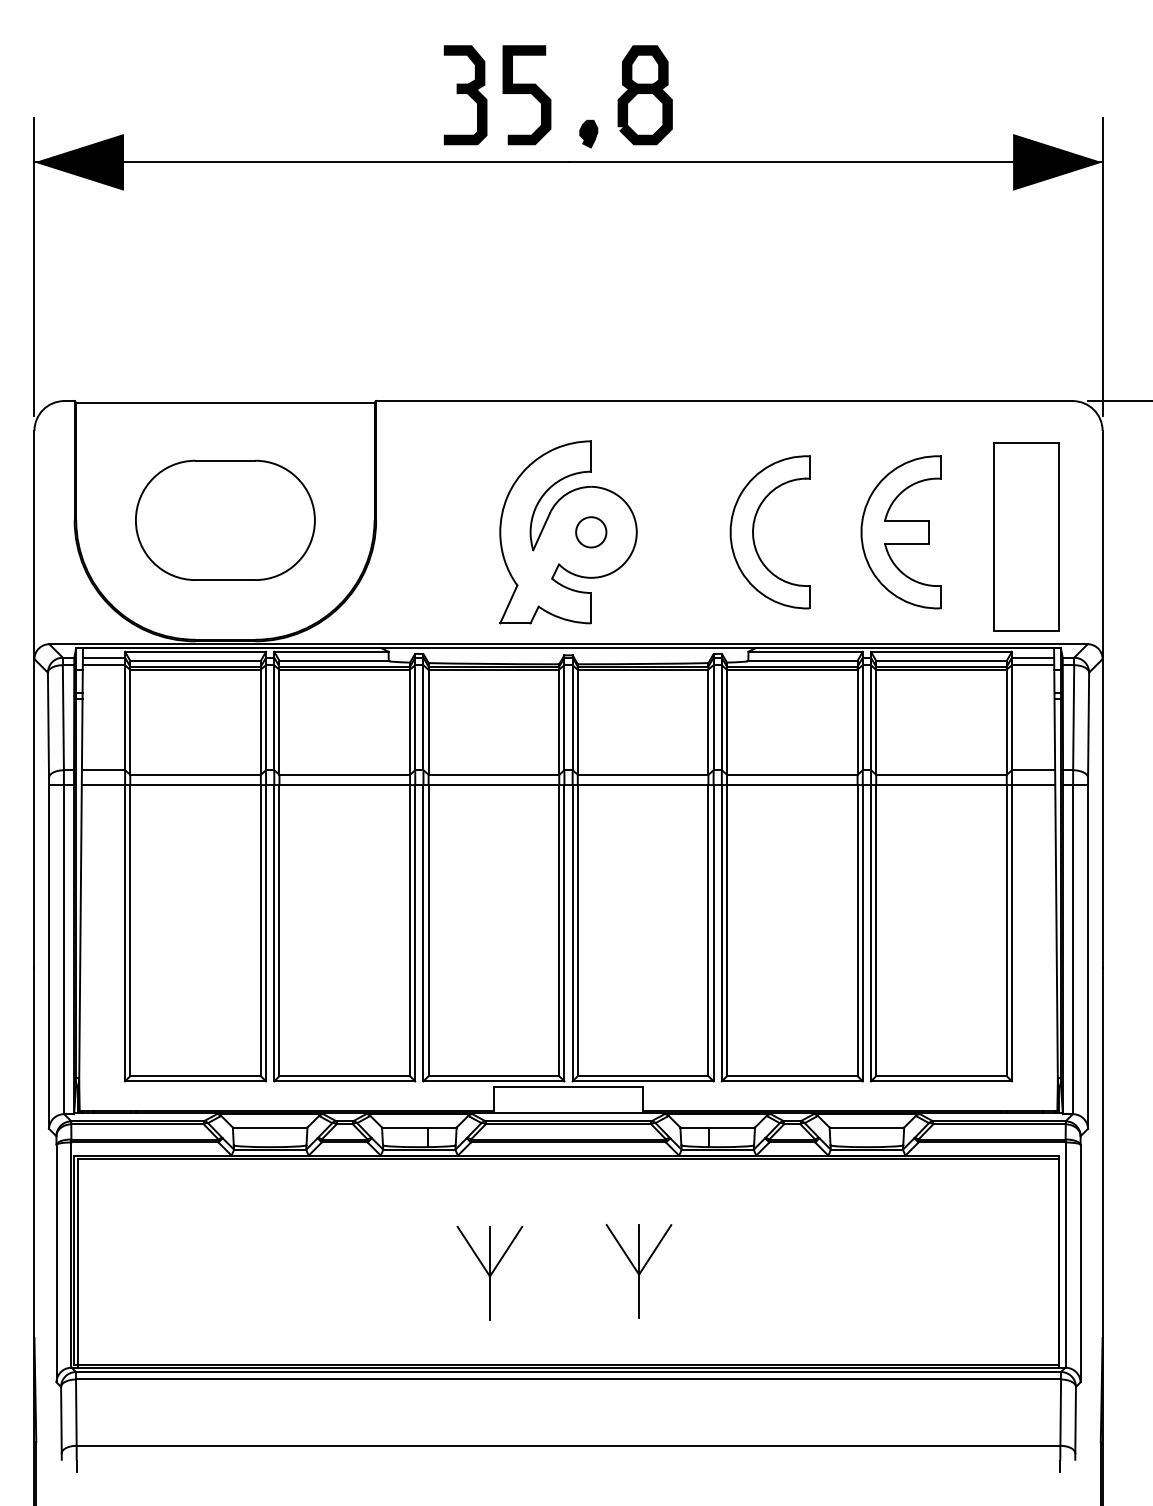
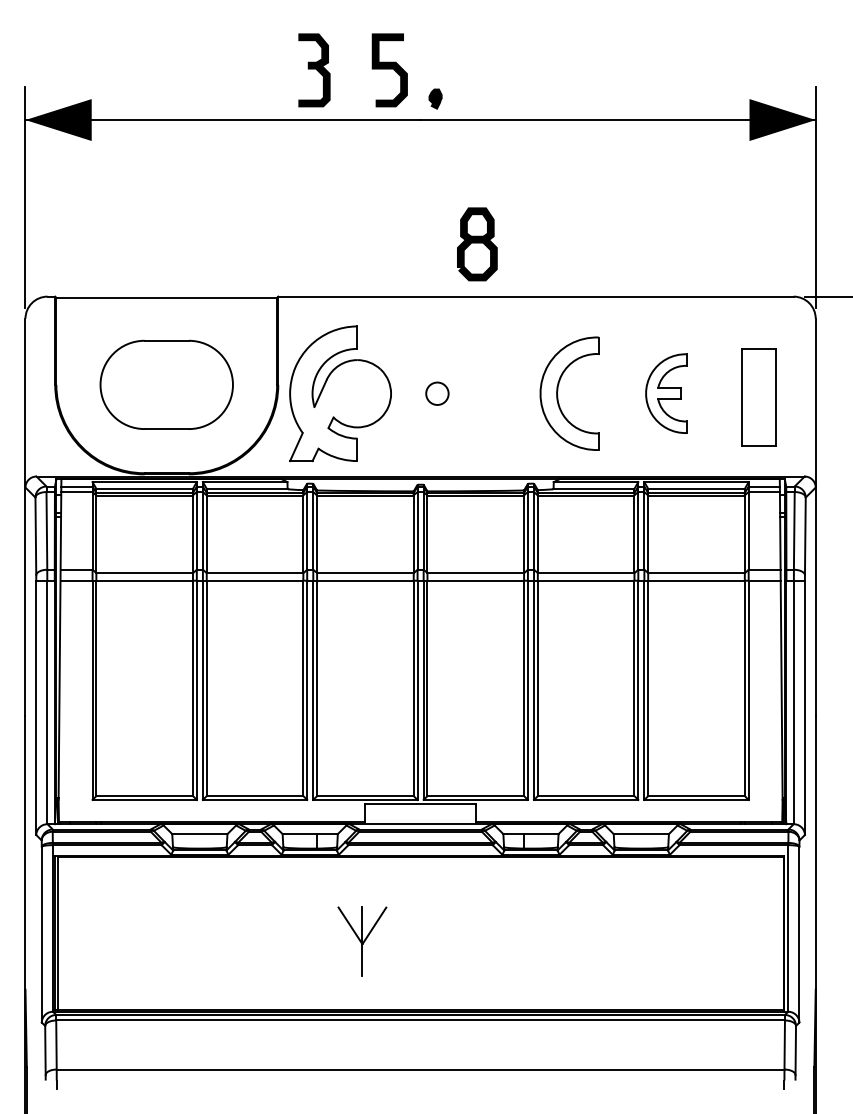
part: (465, 95) -> (314, 70), moved
part: (645, 95) -> (477, 244), moved
part: (568, 531) -> (340, 393), moved
part: (900, 531) -> (666, 393), size x0.7
part: (1026, 537) -> (759, 397), size x0.7
part: (638, 1271) -> (472, 940), removed

